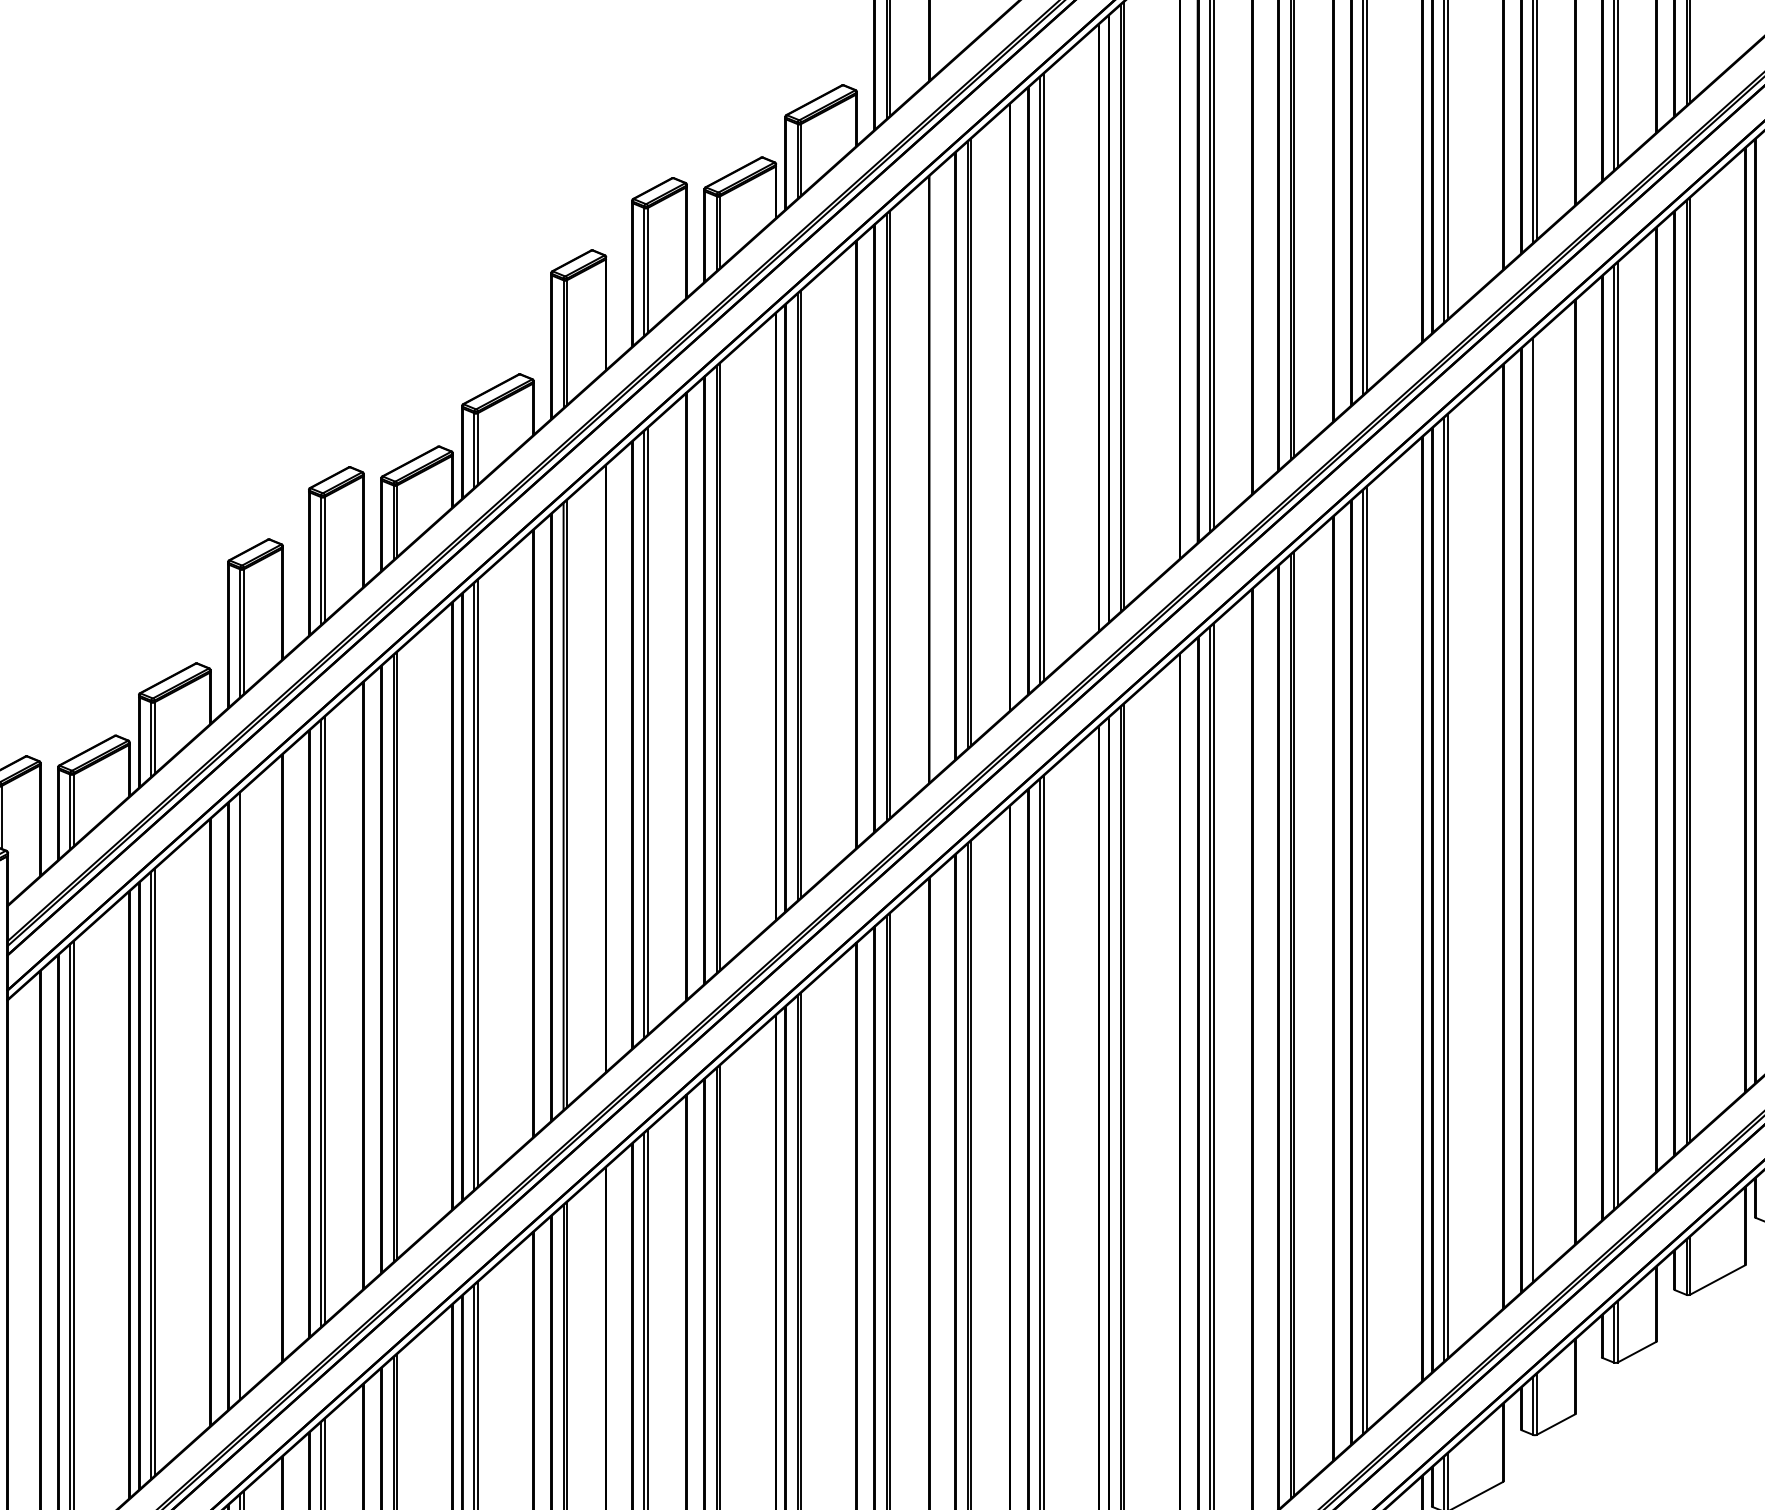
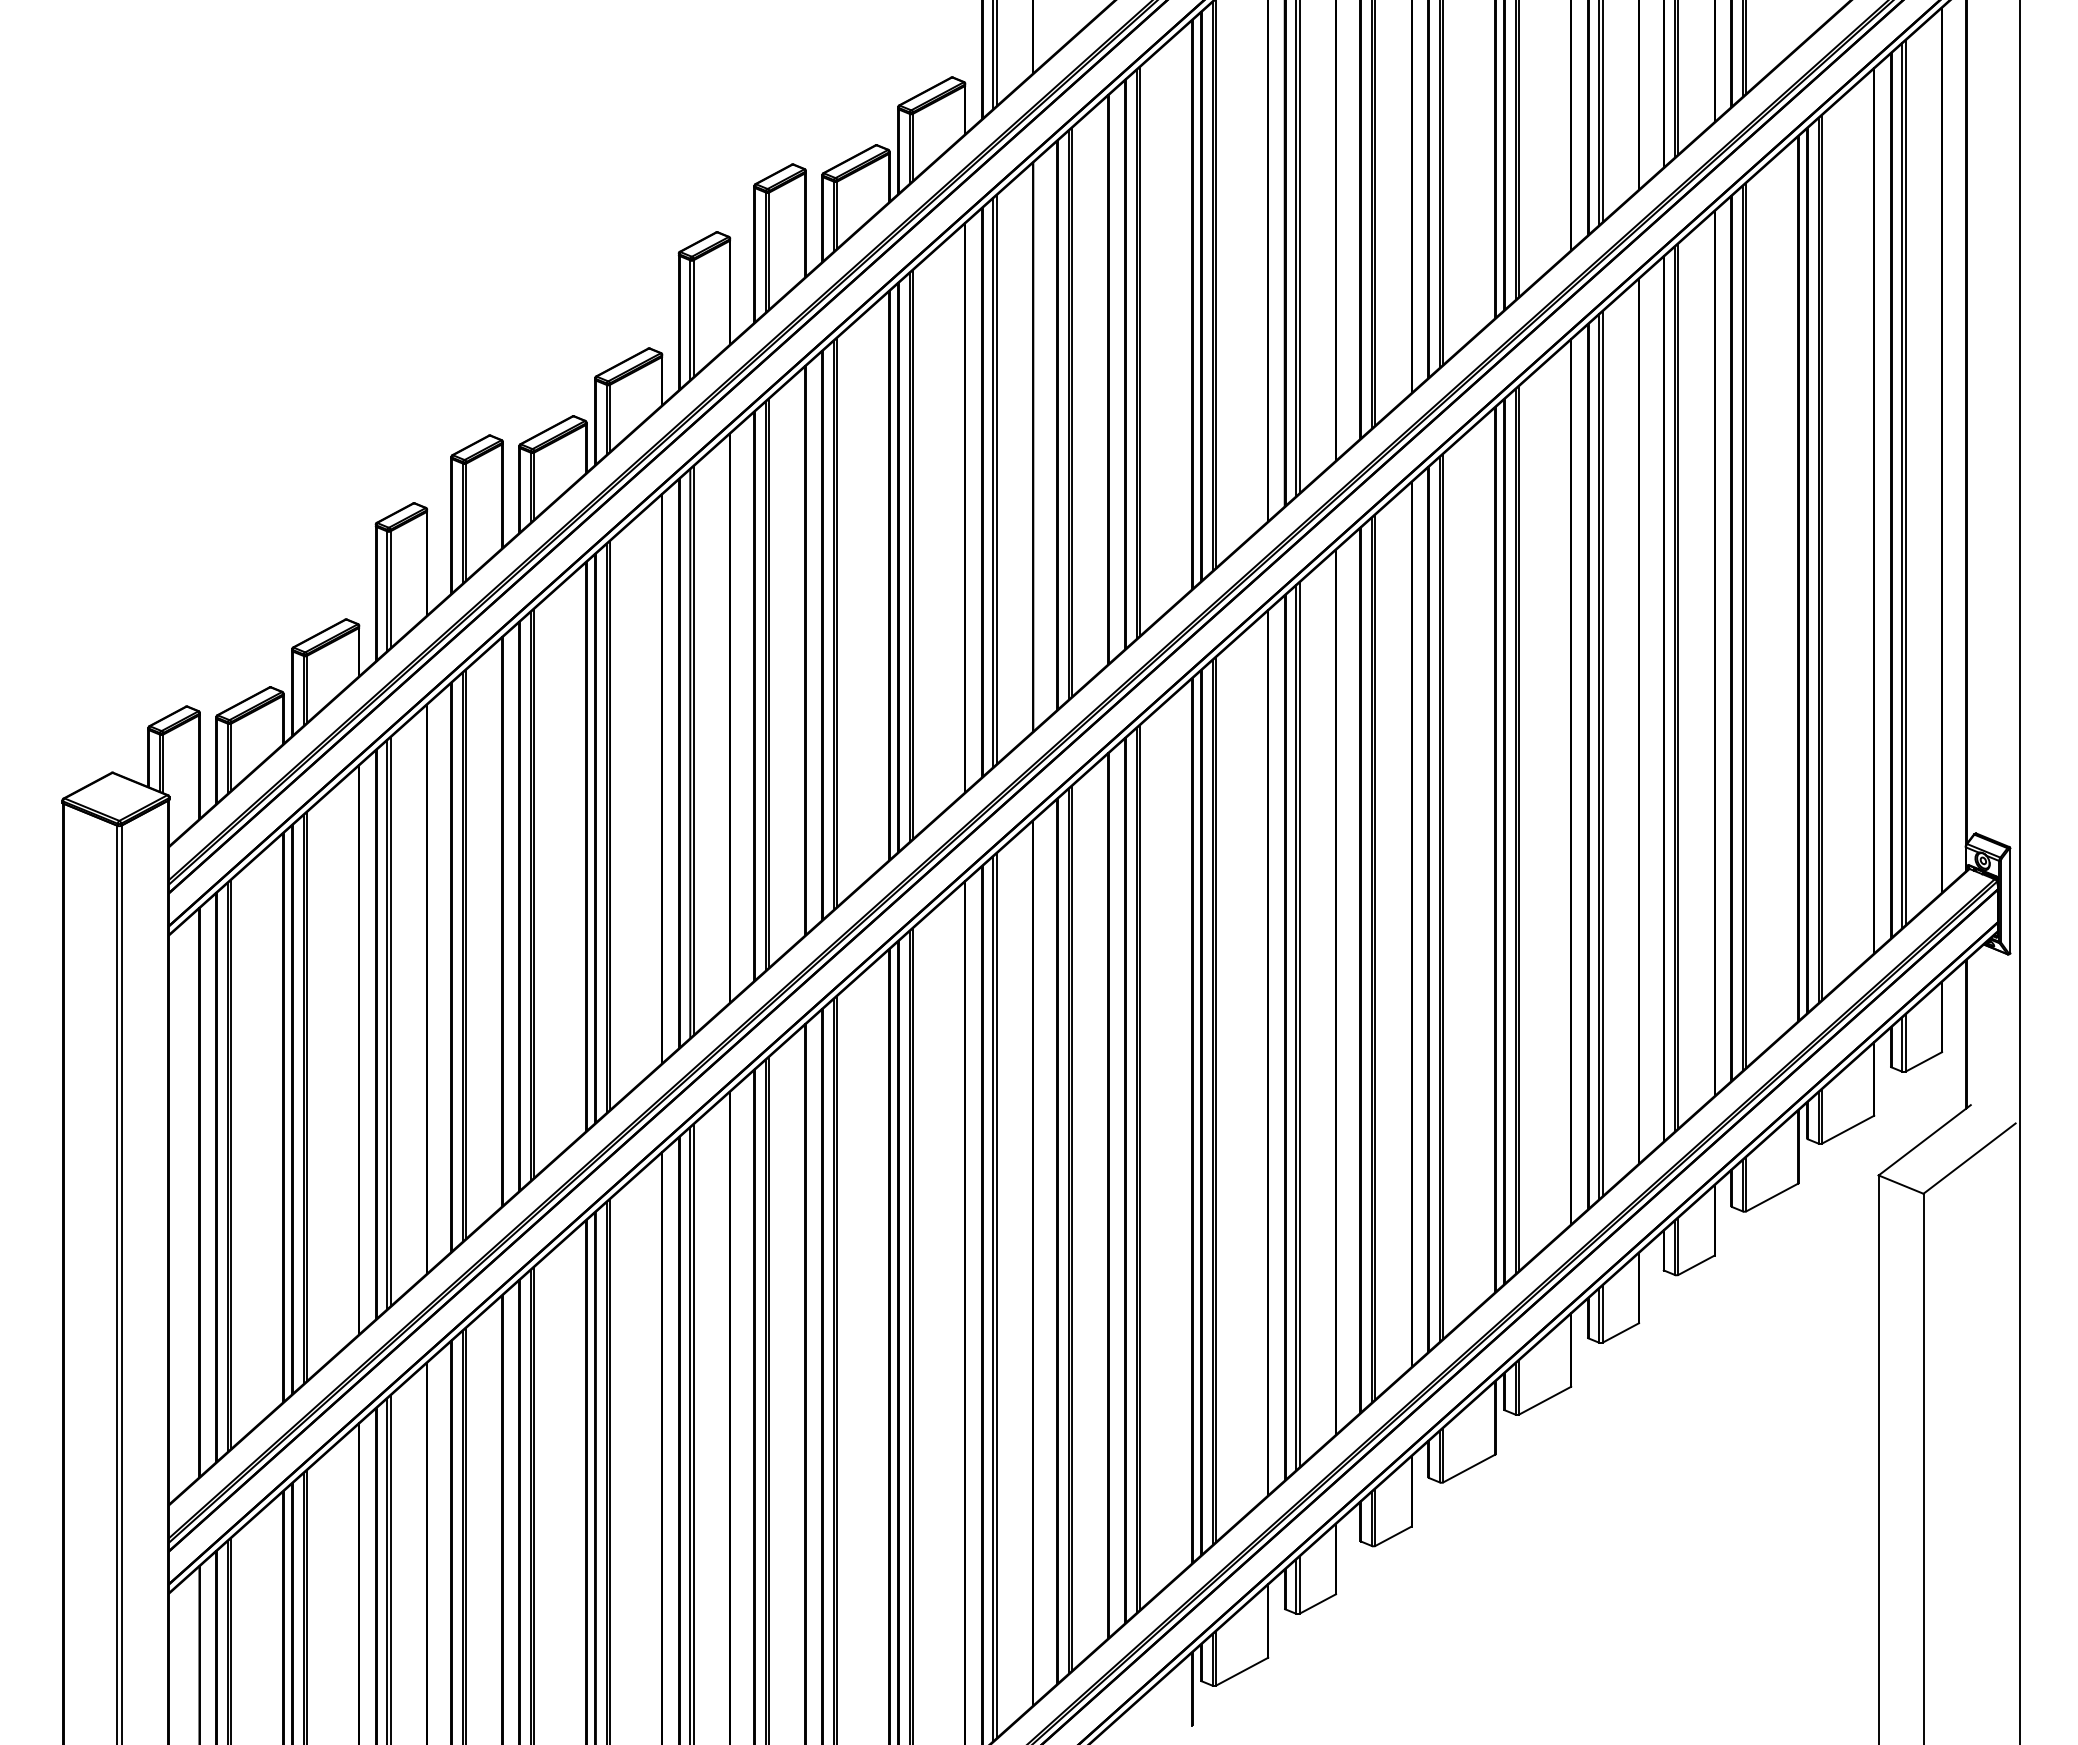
line: (1536, 806) -> (1602, 753), added
line: (243, 1092) -> (390, 1021), added

